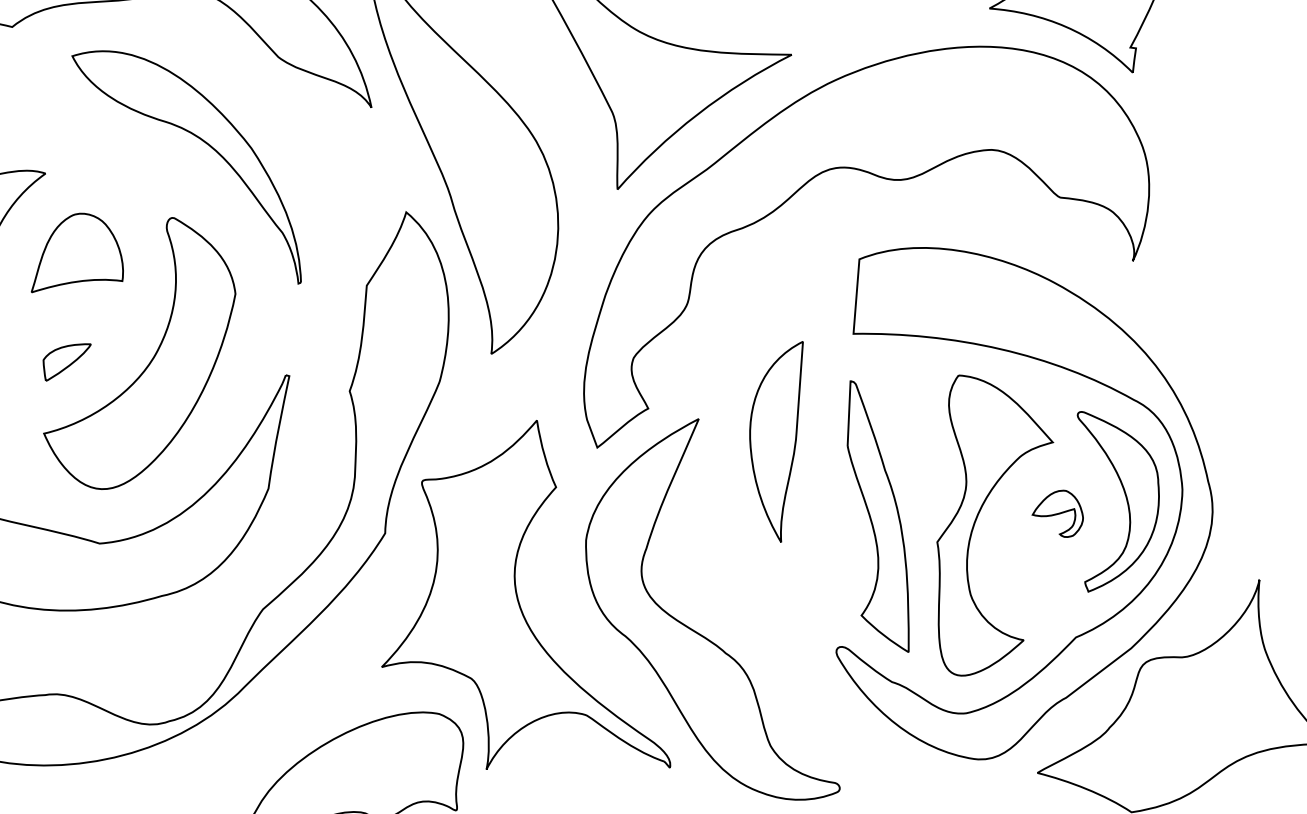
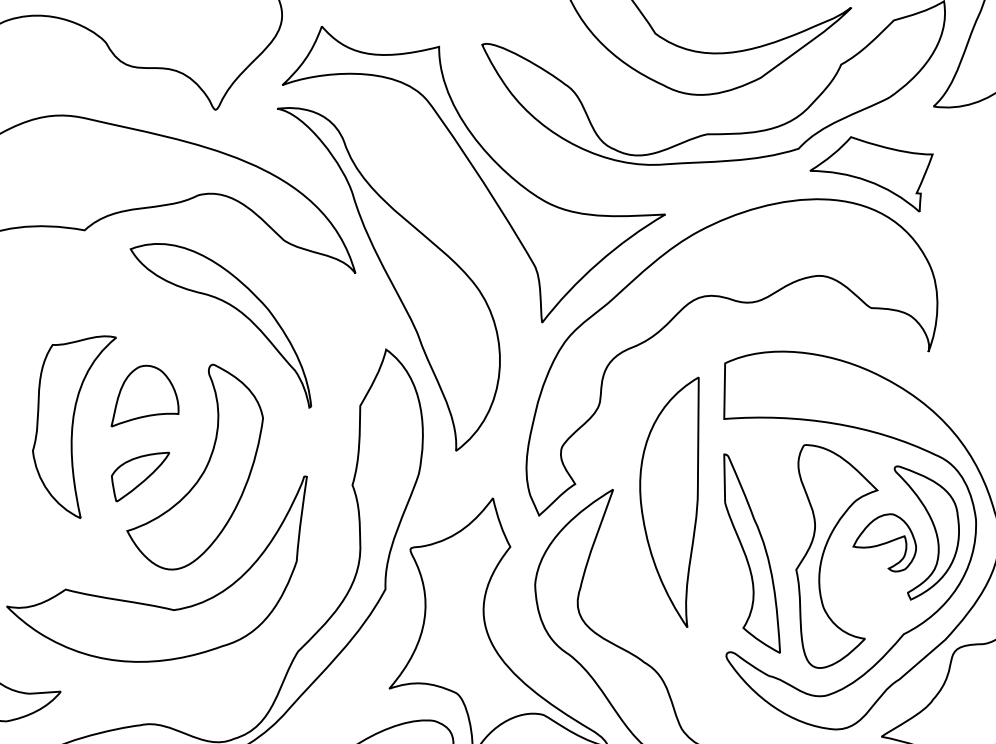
part: (66, 361) -> (140, 476), size x1.67
part: (773, 439) -> (669, 501), size x1.67
part: (1057, 512) -> (884, 542), size x1.67

